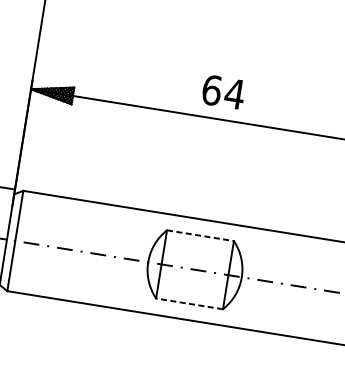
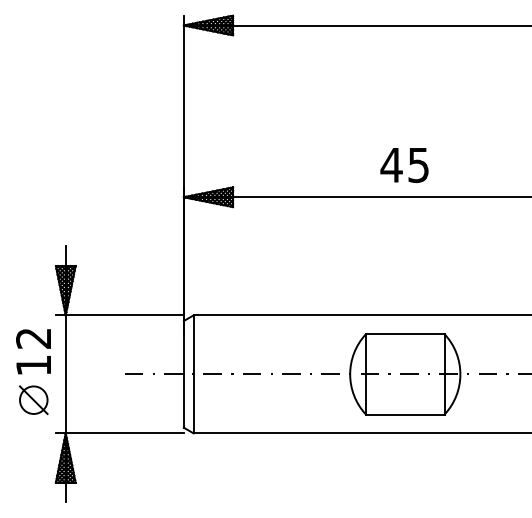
text: (222, 92) -> (404, 165), 64 -> 45
line: (200, 235) -> (405, 334), dashed -> solid
line: (188, 303) -> (404, 414), dashed -> solid

